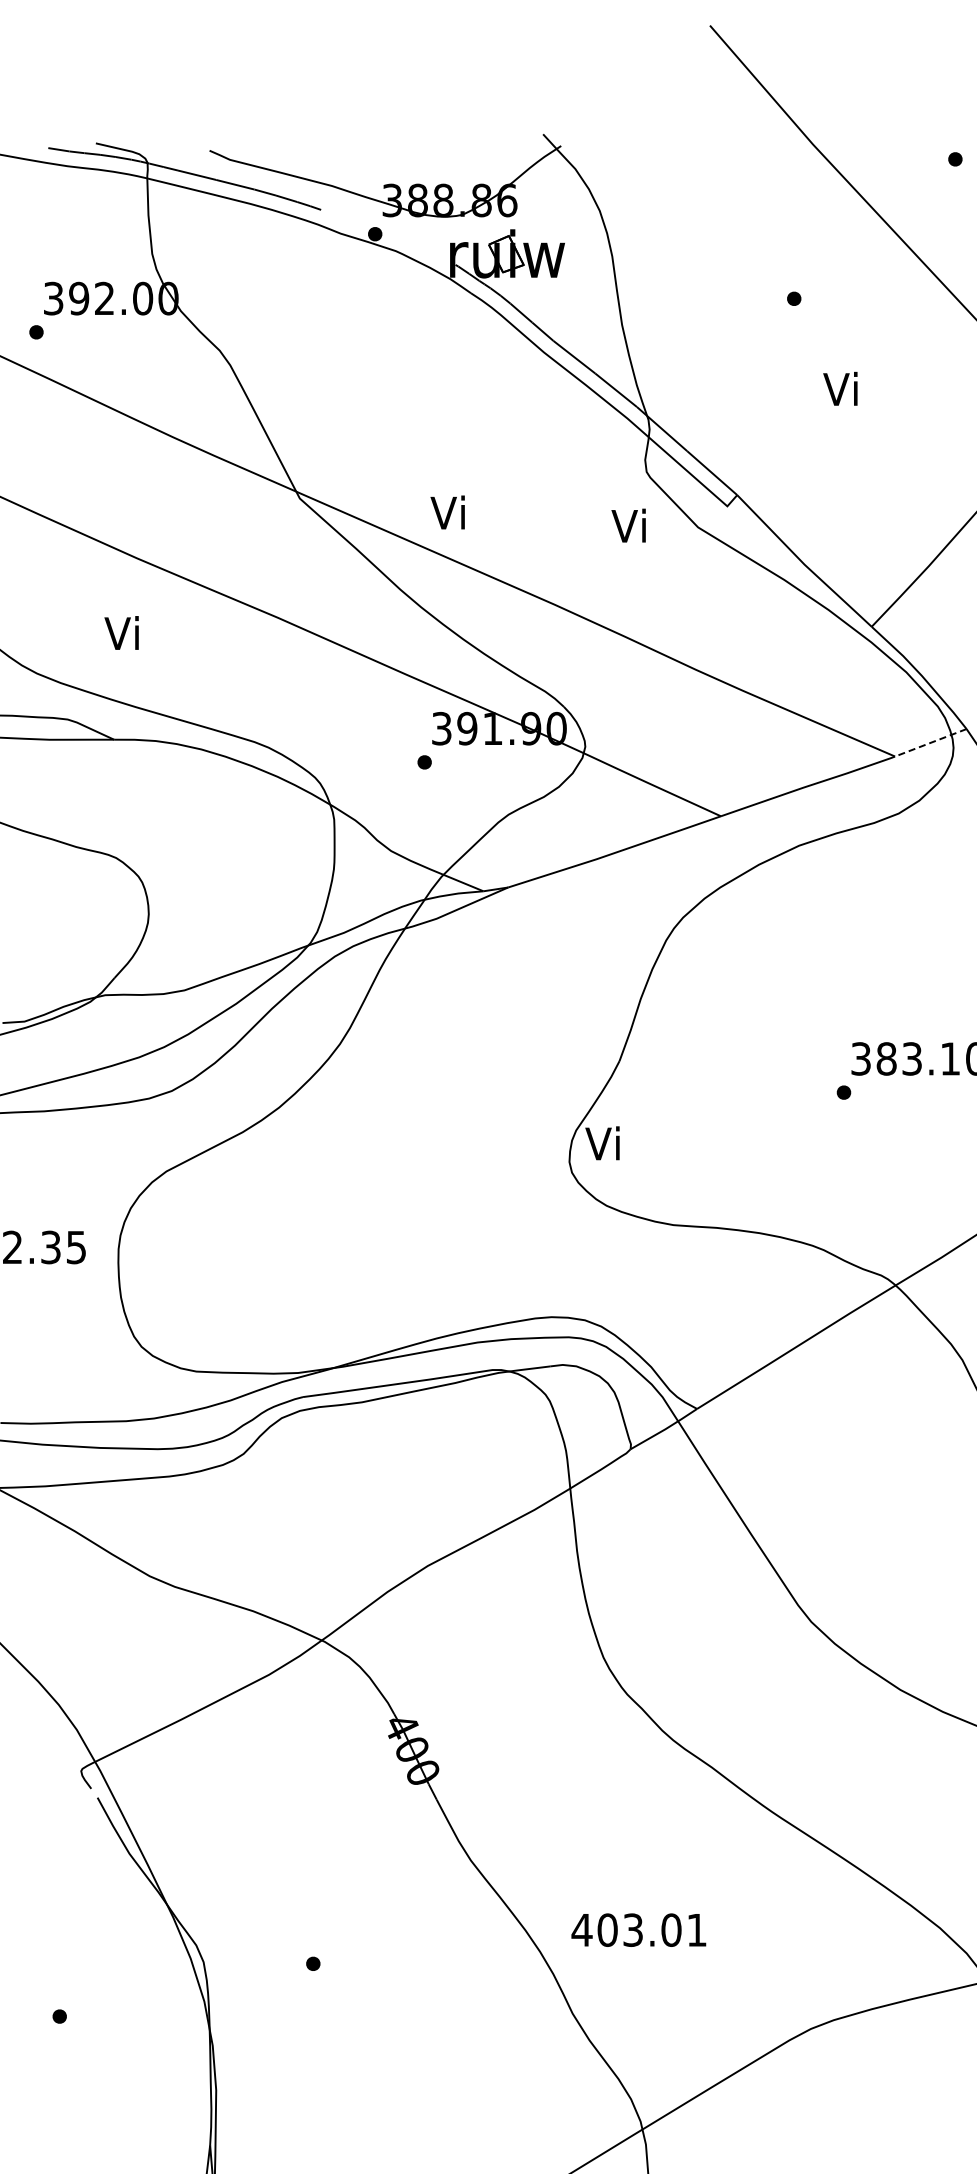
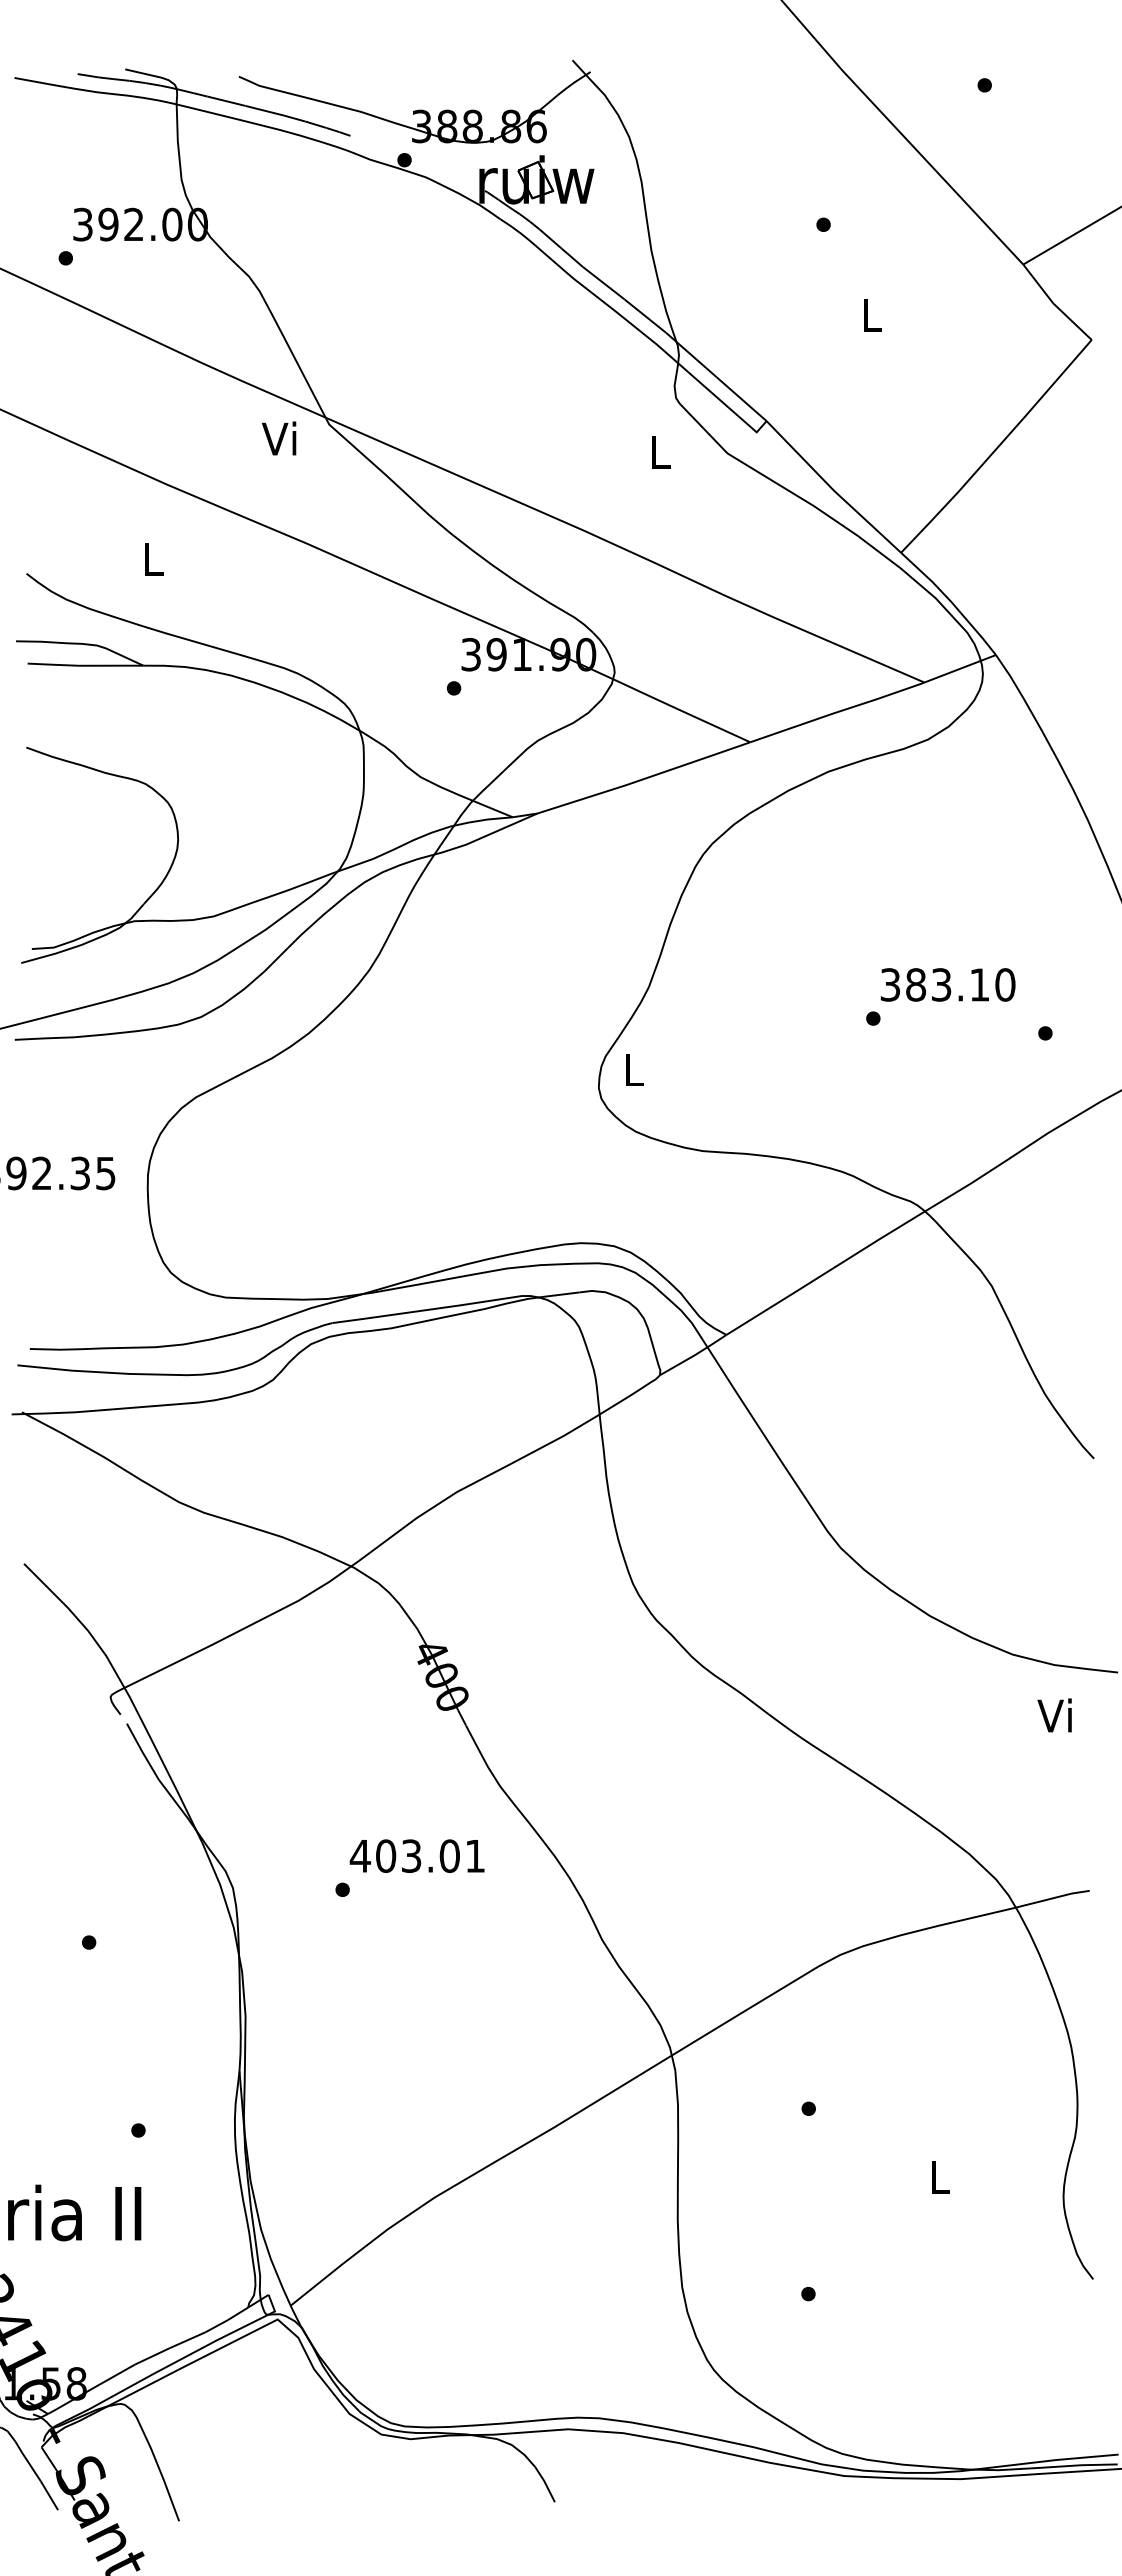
text: (840, 388) -> (869, 314), Vi -> L
text: (448, 512) -> (279, 438), moved
text: (628, 525) -> (657, 451), Vi -> L
text: (121, 632) -> (150, 558), Vi -> L
line: (930, 743) -> (959, 669), dashed -> solid
text: (602, 1143) -> (631, 1069), Vi -> L
text: (638, 1929) -> (416, 1855), moved

